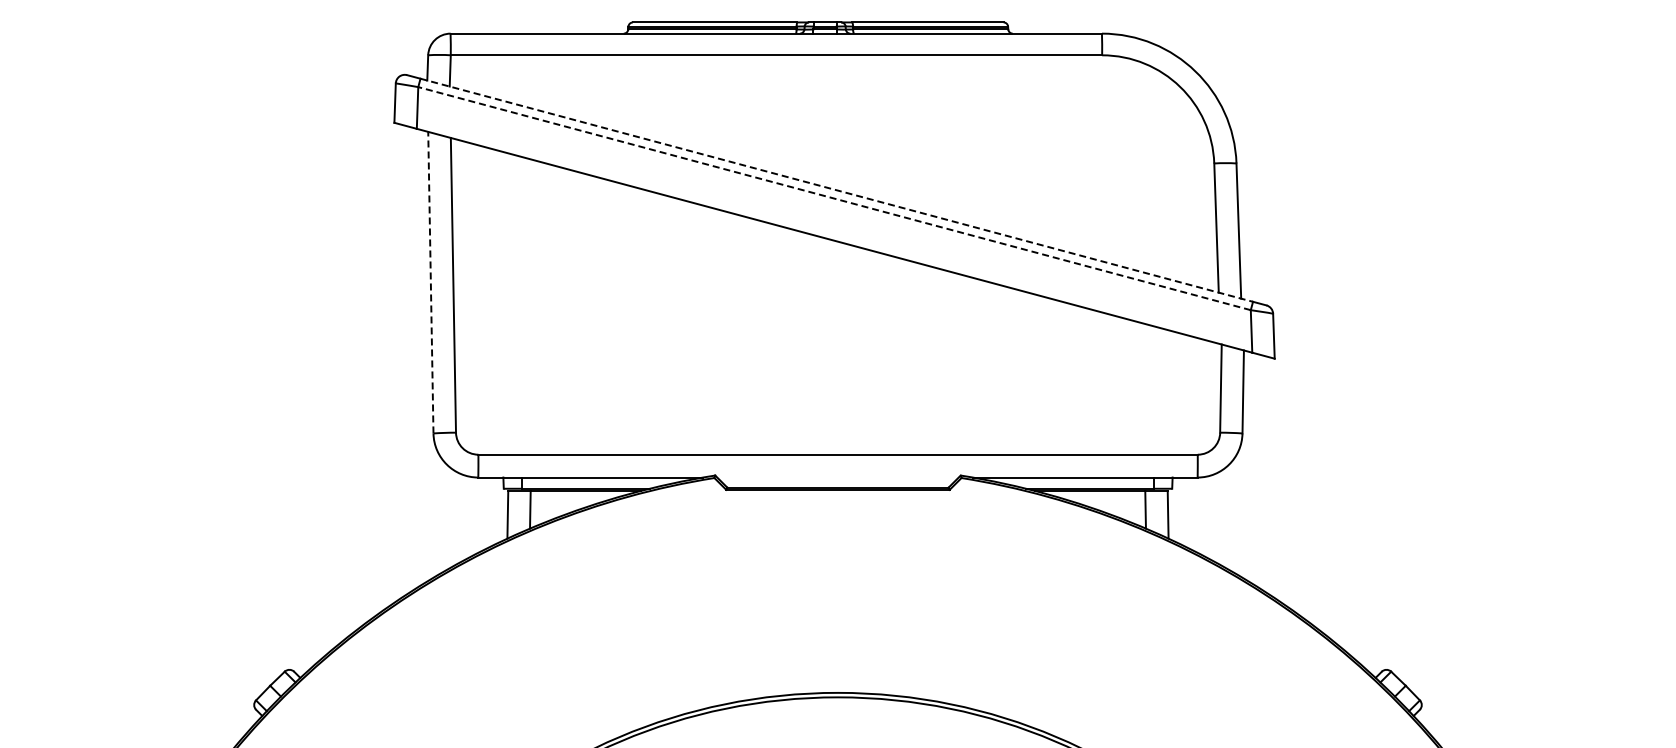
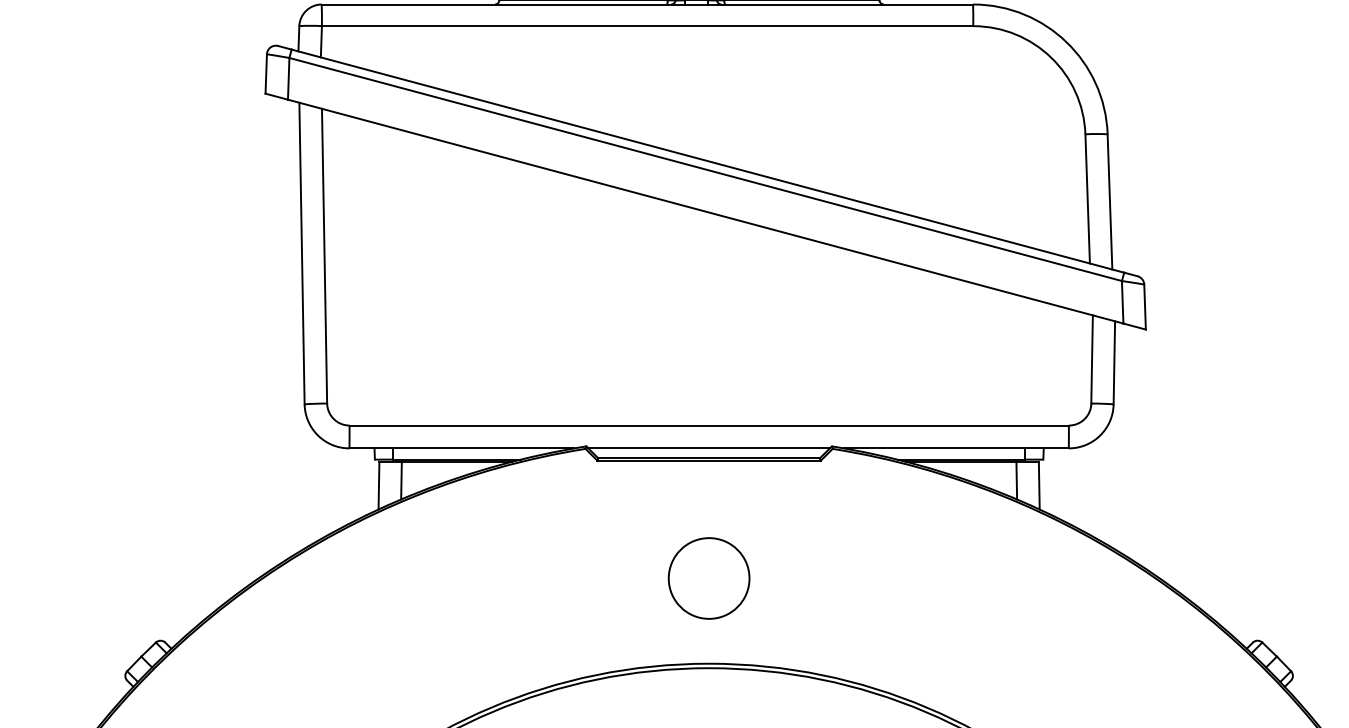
line: (836, 190) -> (707, 161), dashed -> solid
line: (834, 198) -> (705, 169), dashed -> solid
line: (430, 282) -> (301, 253), dashed -> solid
line: (837, 477) -> (708, 448), added
circle: (837, 607) -> (708, 578), added

